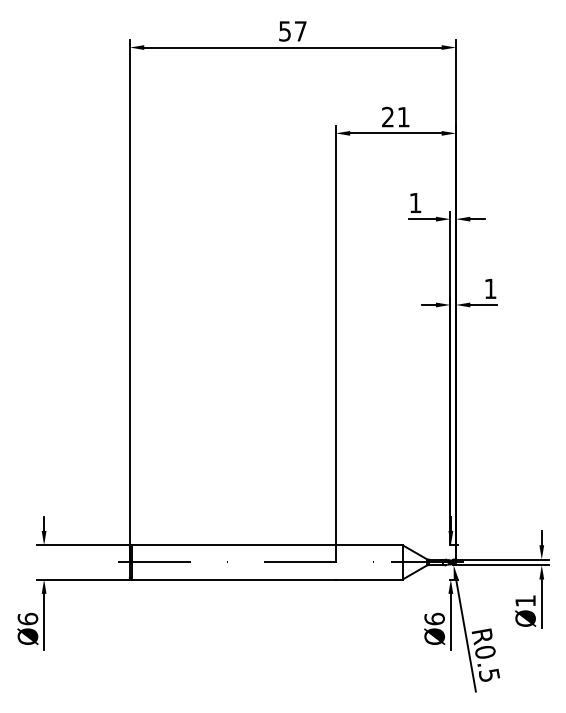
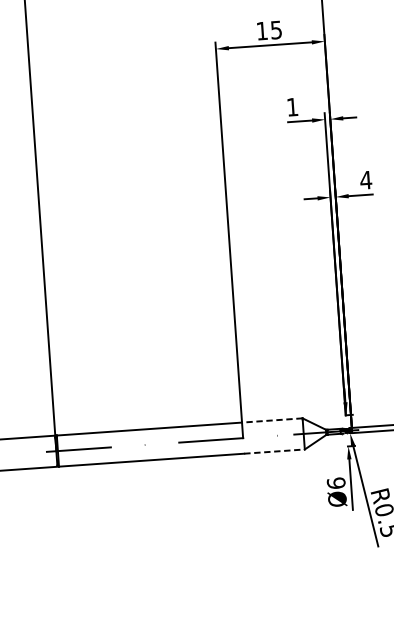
text: (395, 116) -> (268, 29), 21 -> 15
text: (490, 288) -> (365, 179), 1 -> 4
line: (368, 545) -> (271, 420), solid -> dashed
line: (369, 579) -> (274, 451), solid -> dashed

